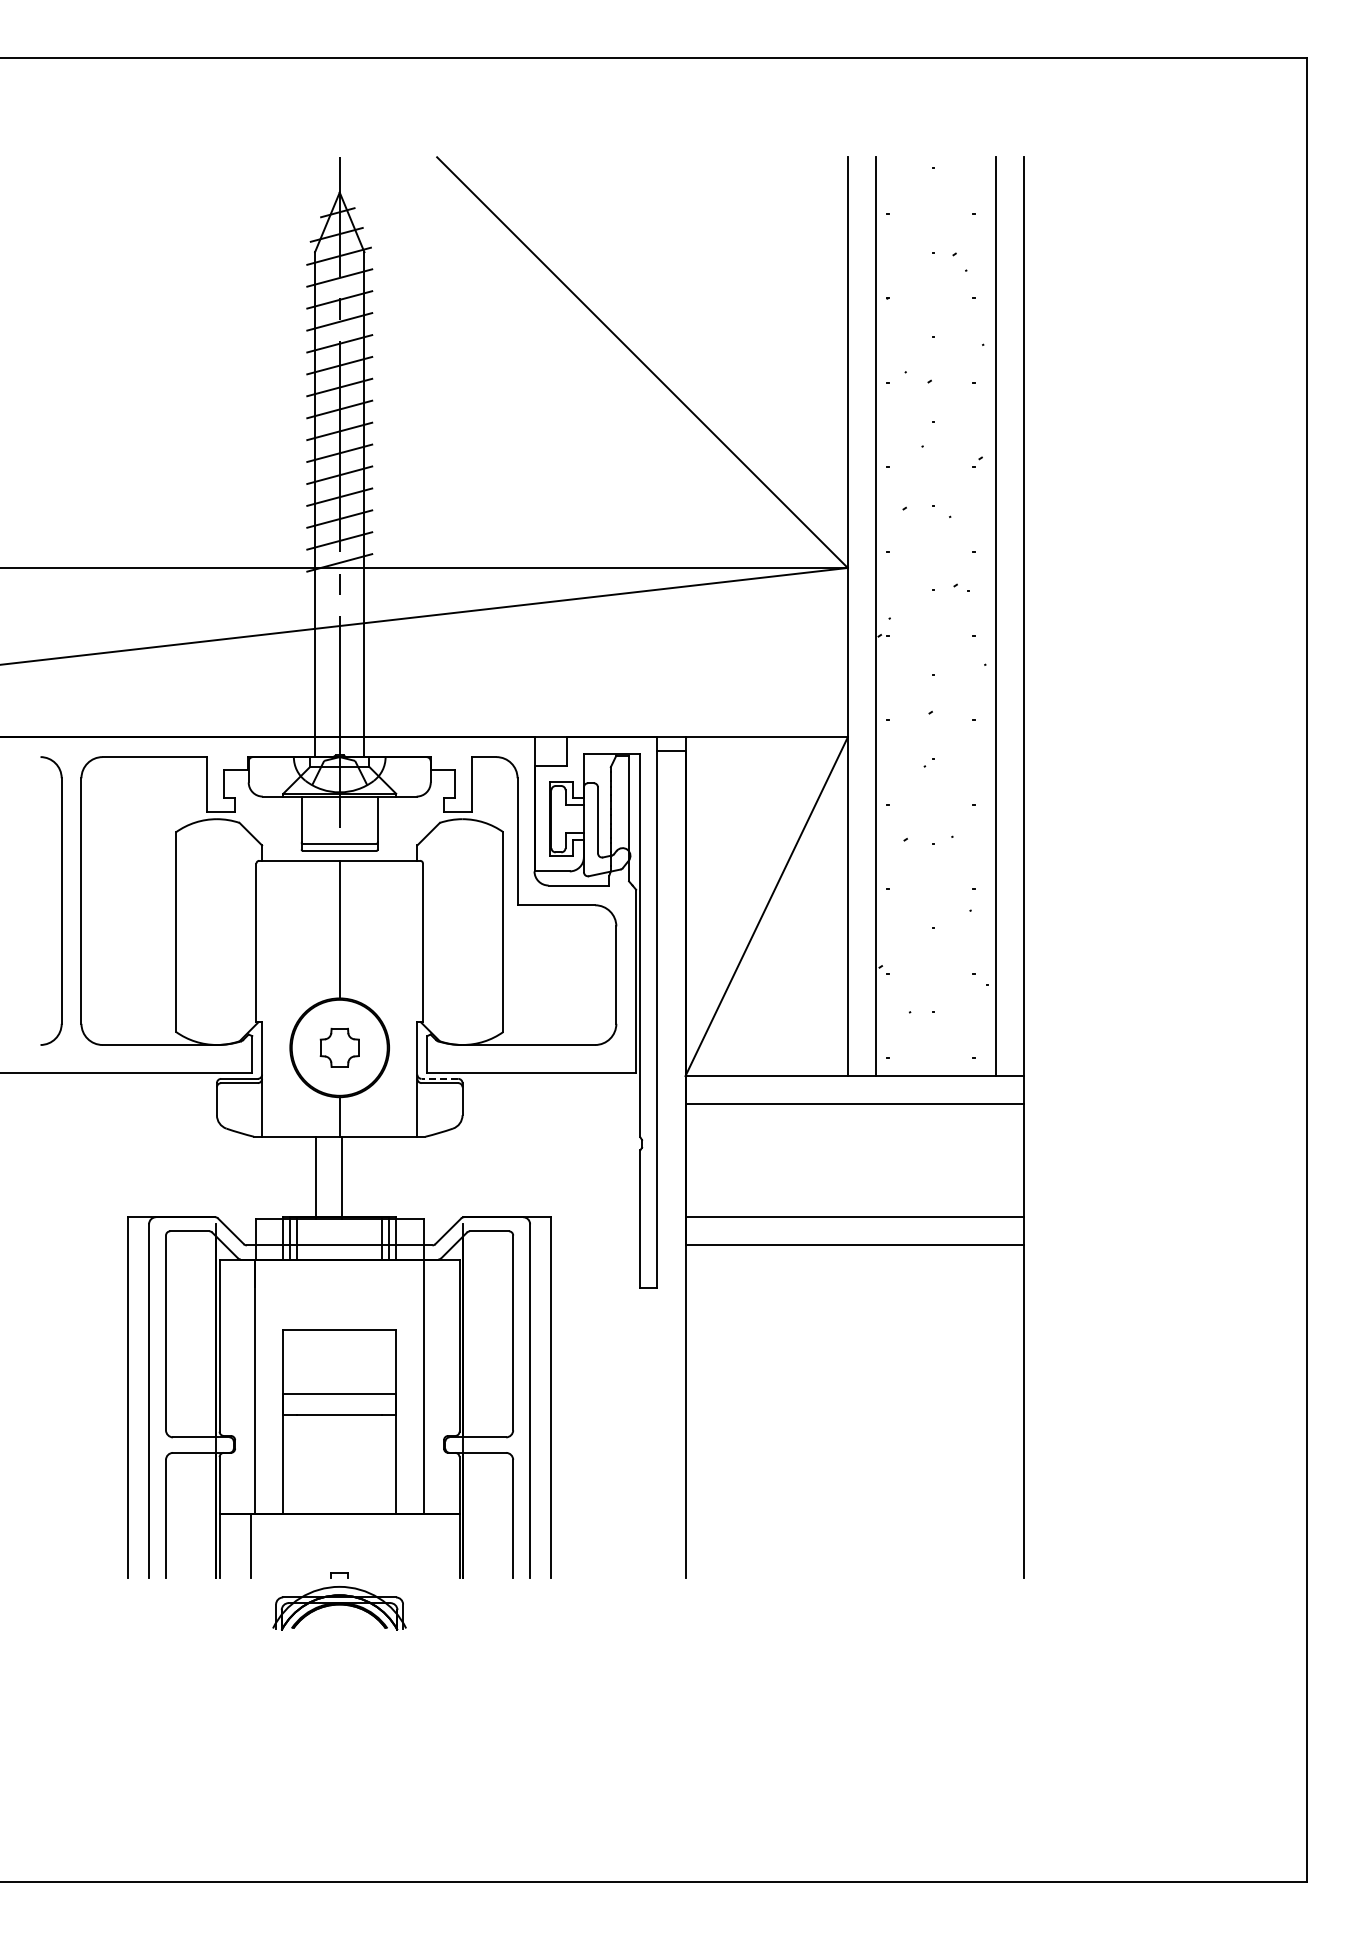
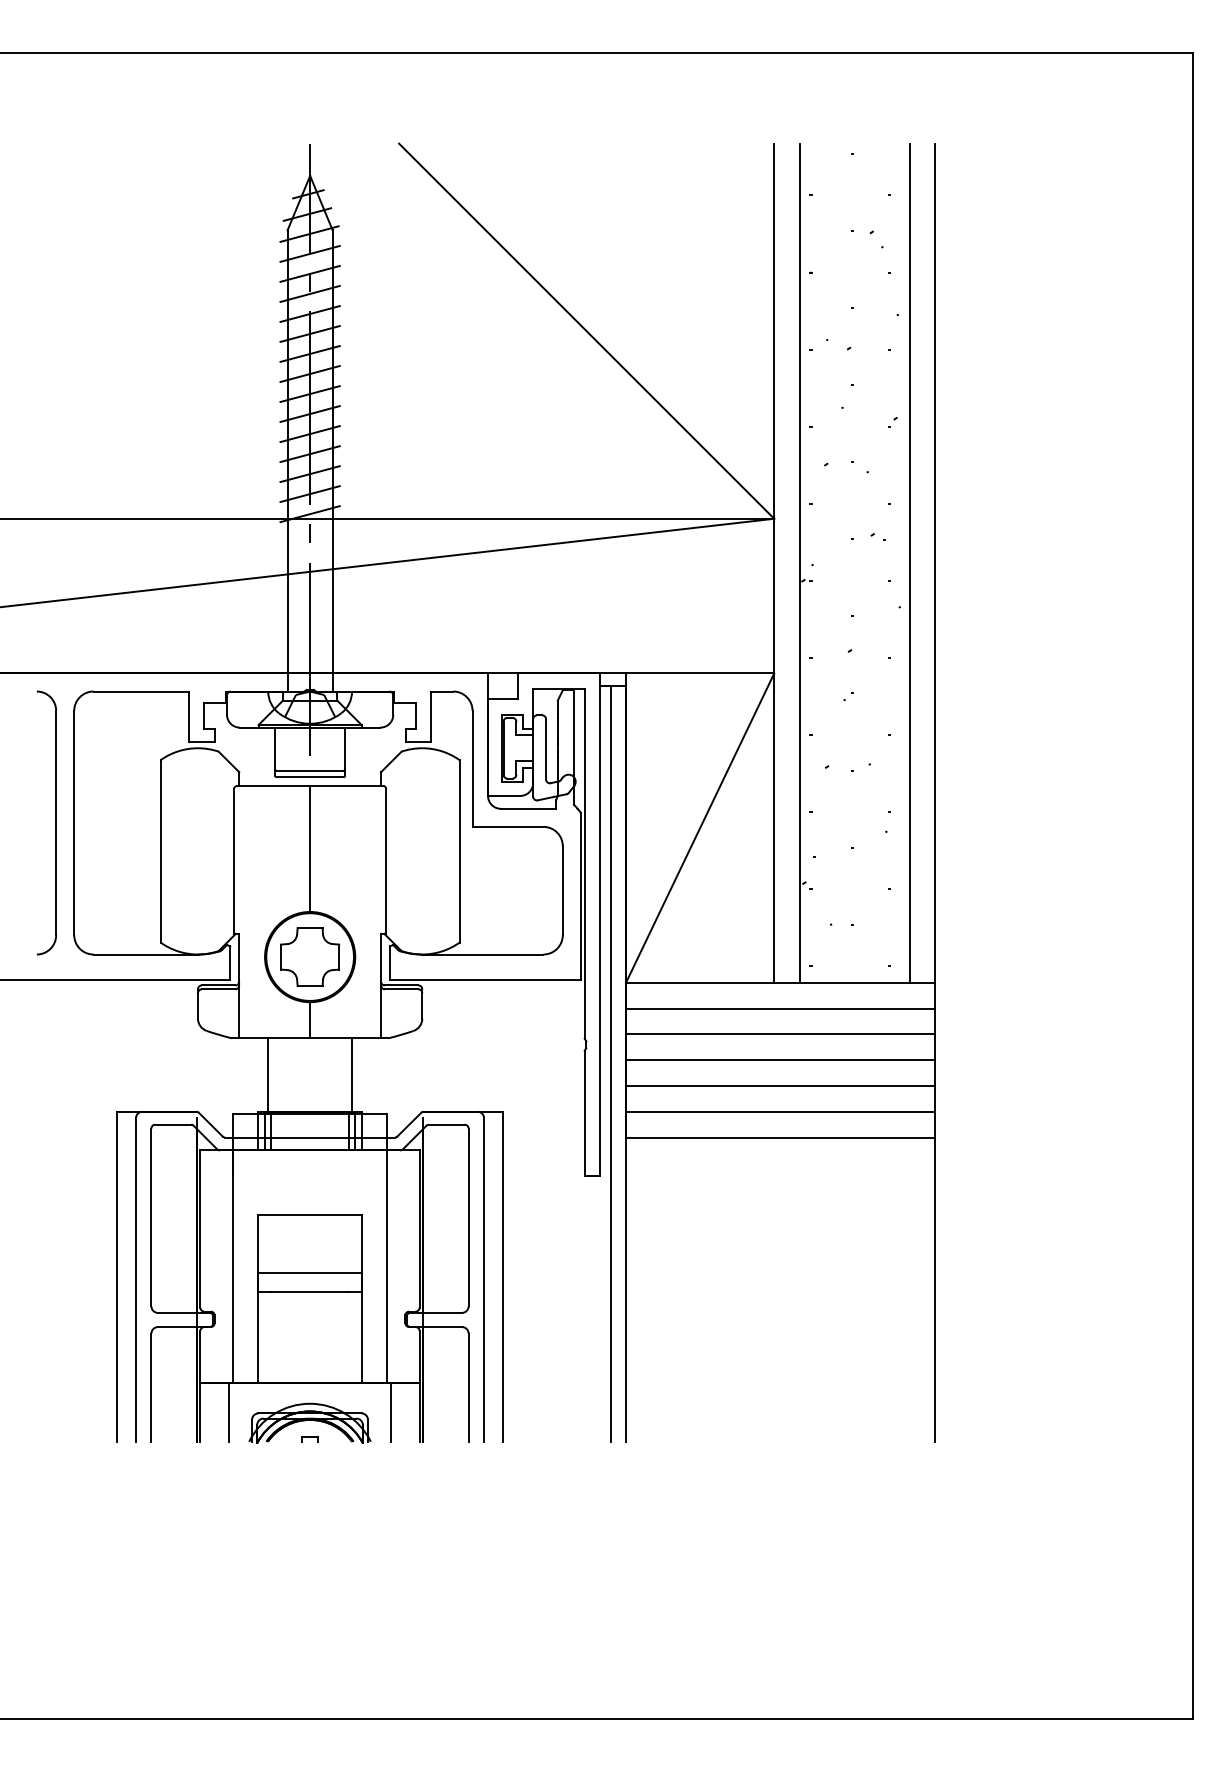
part: (339, 1047) -> (309, 956), size x1.67
line: (439, 1078) -> (401, 985), dashed -> solid
line: (854, 1132) -> (780, 1034), added
line: (854, 1160) -> (780, 1060), added
line: (668, 1164) -> (610, 1063), added
line: (315, 1177) -> (351, 1075), moved
line: (341, 1177) -> (267, 1075), moved
line: (854, 1188) -> (780, 1085), added
line: (427, 1545) -> (390, 1411), added
part: (339, 1608) -> (309, 1423), moved

